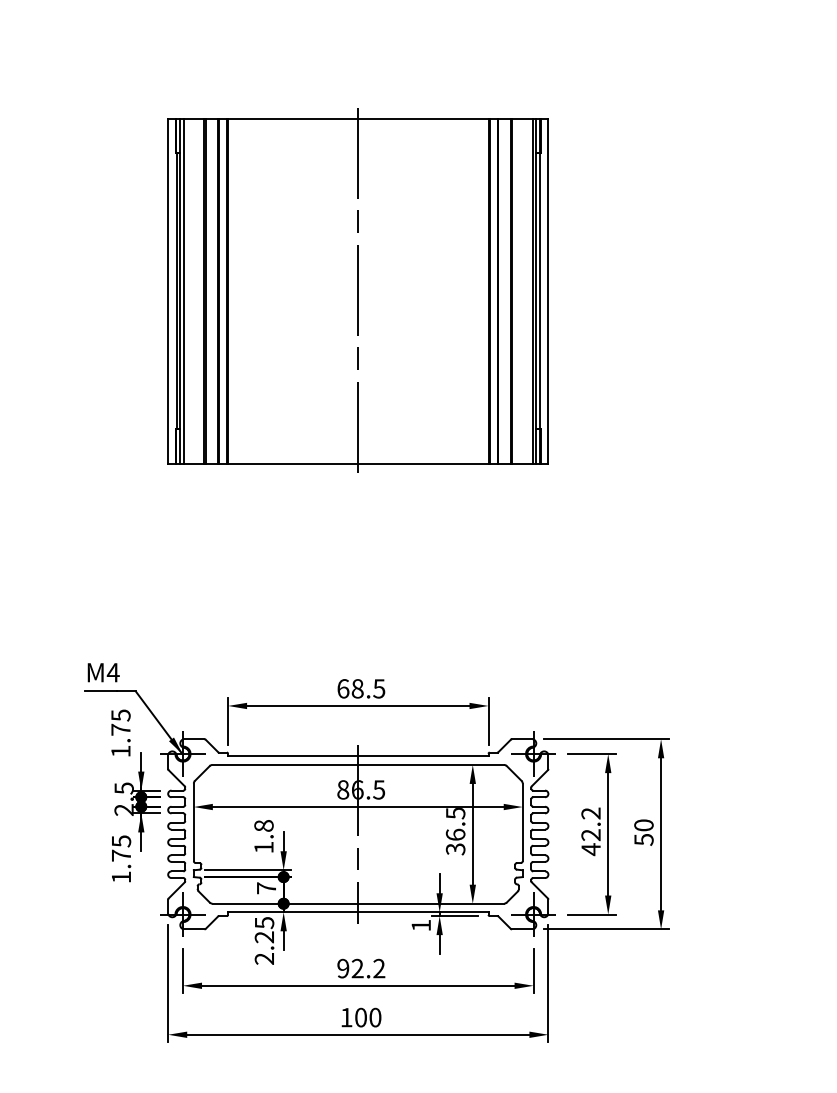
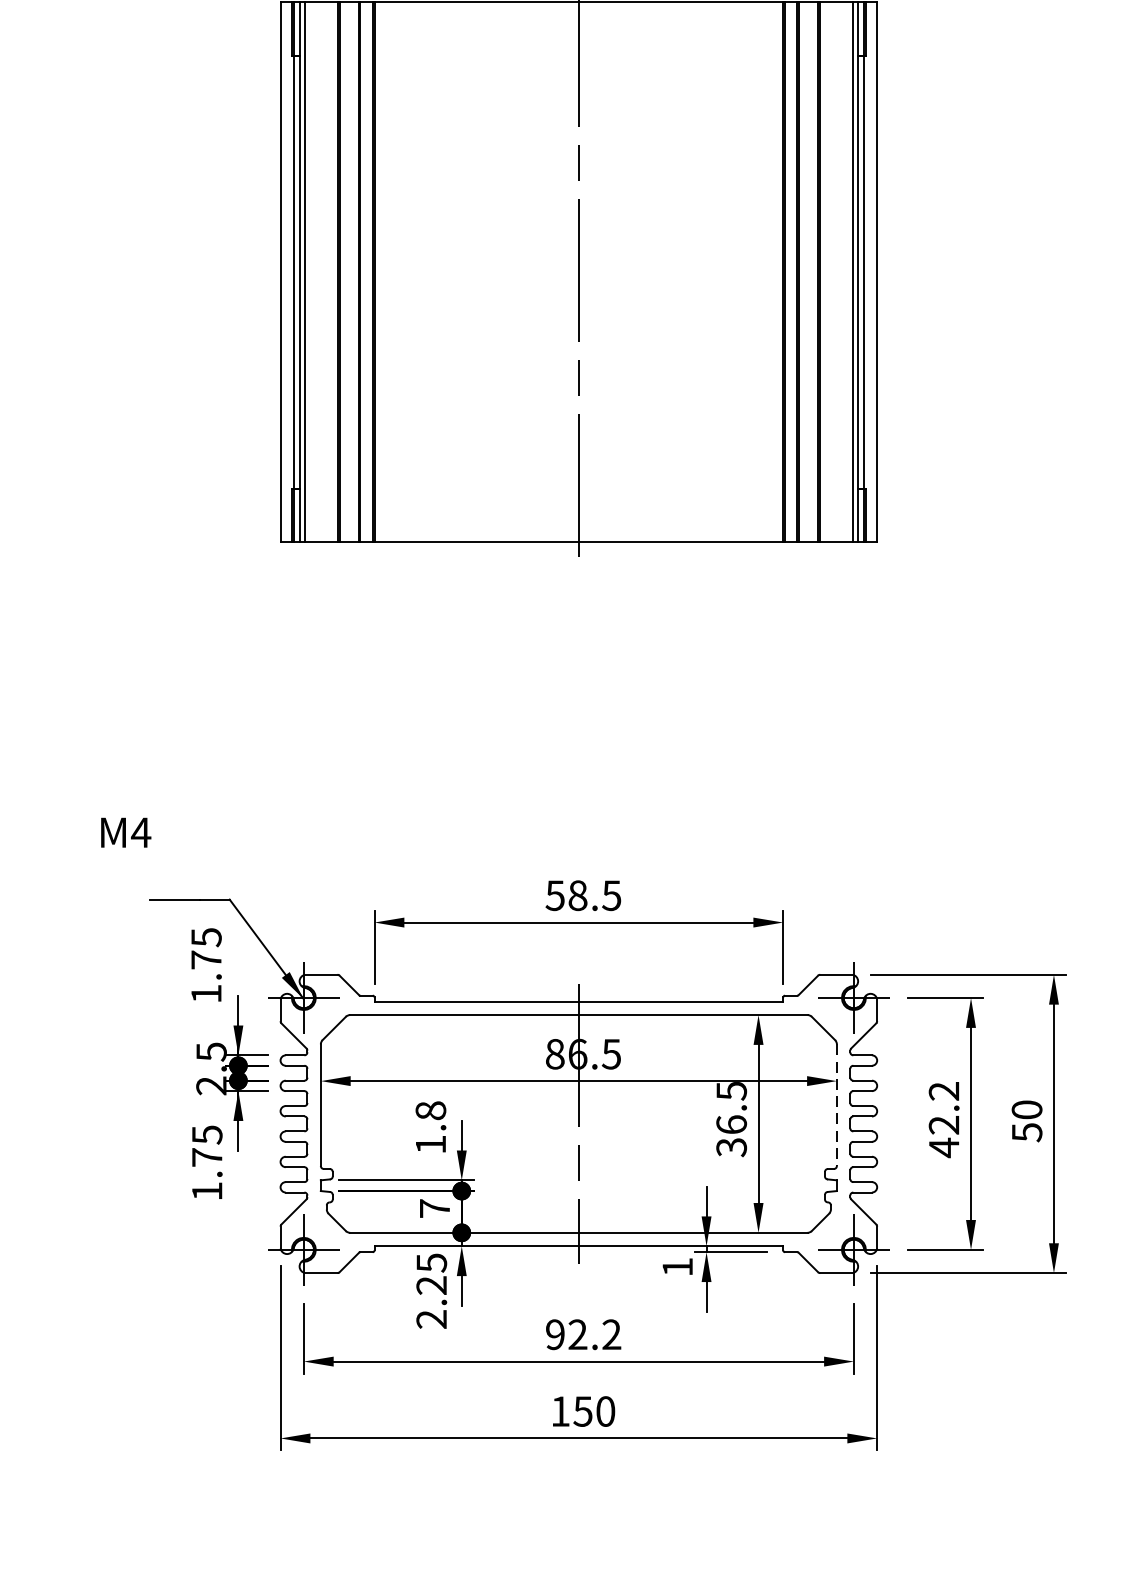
text: (103, 672) -> (125, 832), moved
text: (343, 688) -> (555, 895), 68.5 -> 58.5
line: (522, 822) -> (836, 1105), solid -> dashed
text: (360, 1017) -> (582, 1411), 100 -> 150

